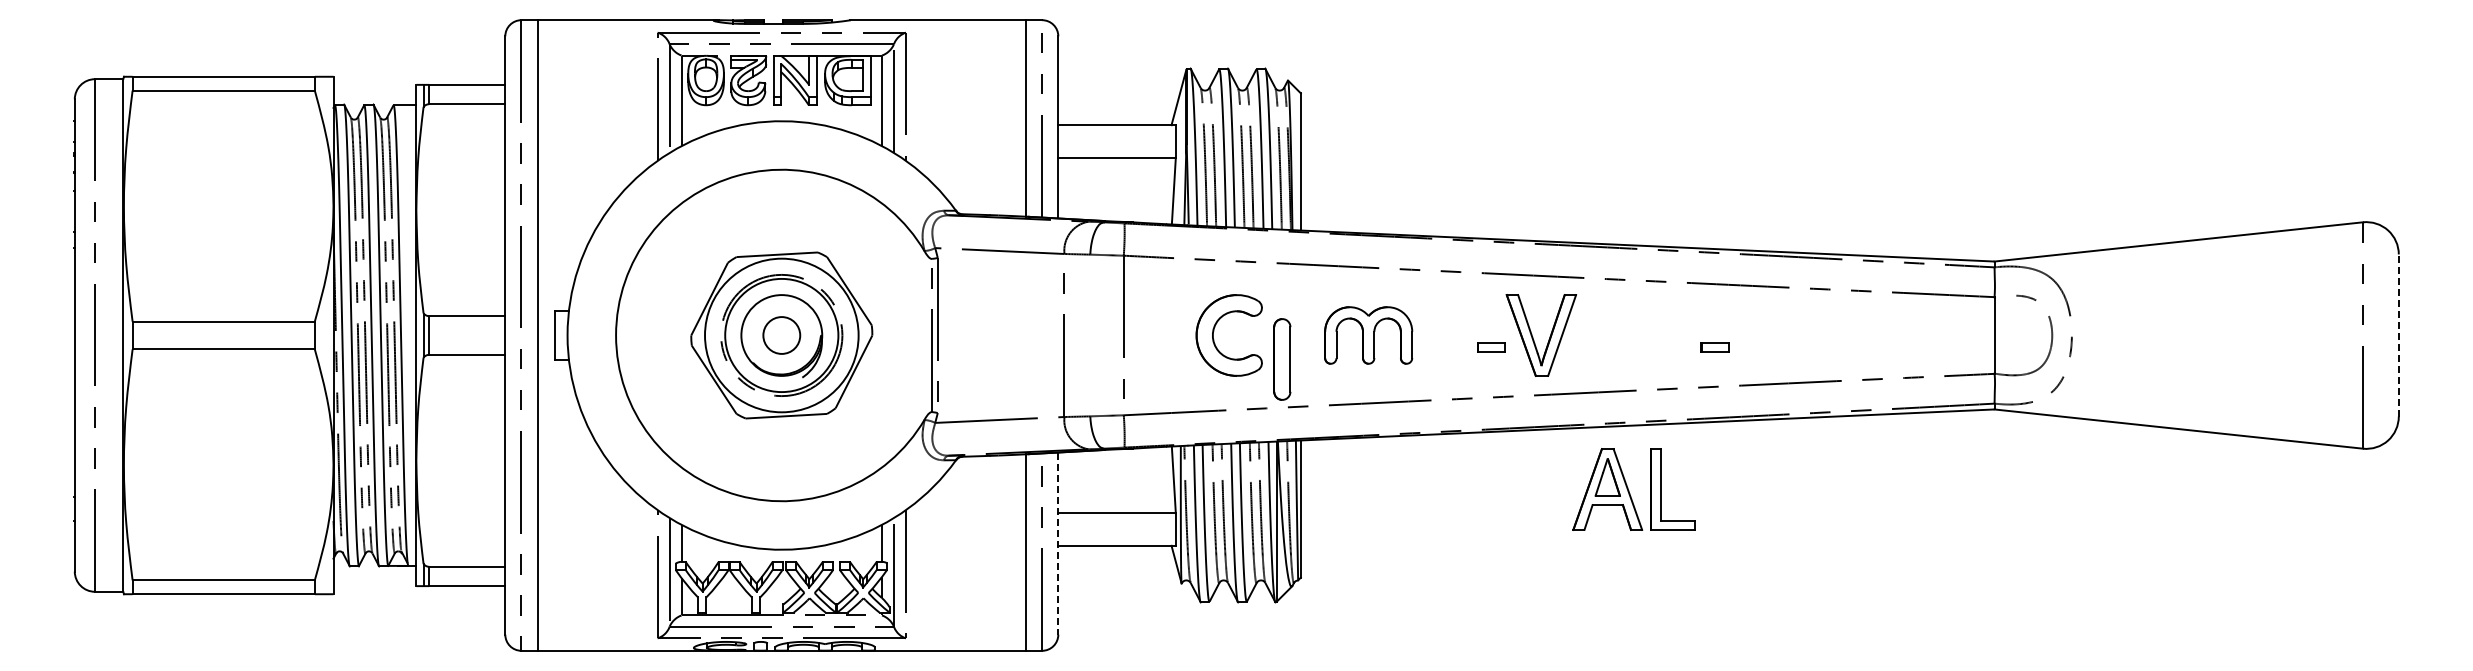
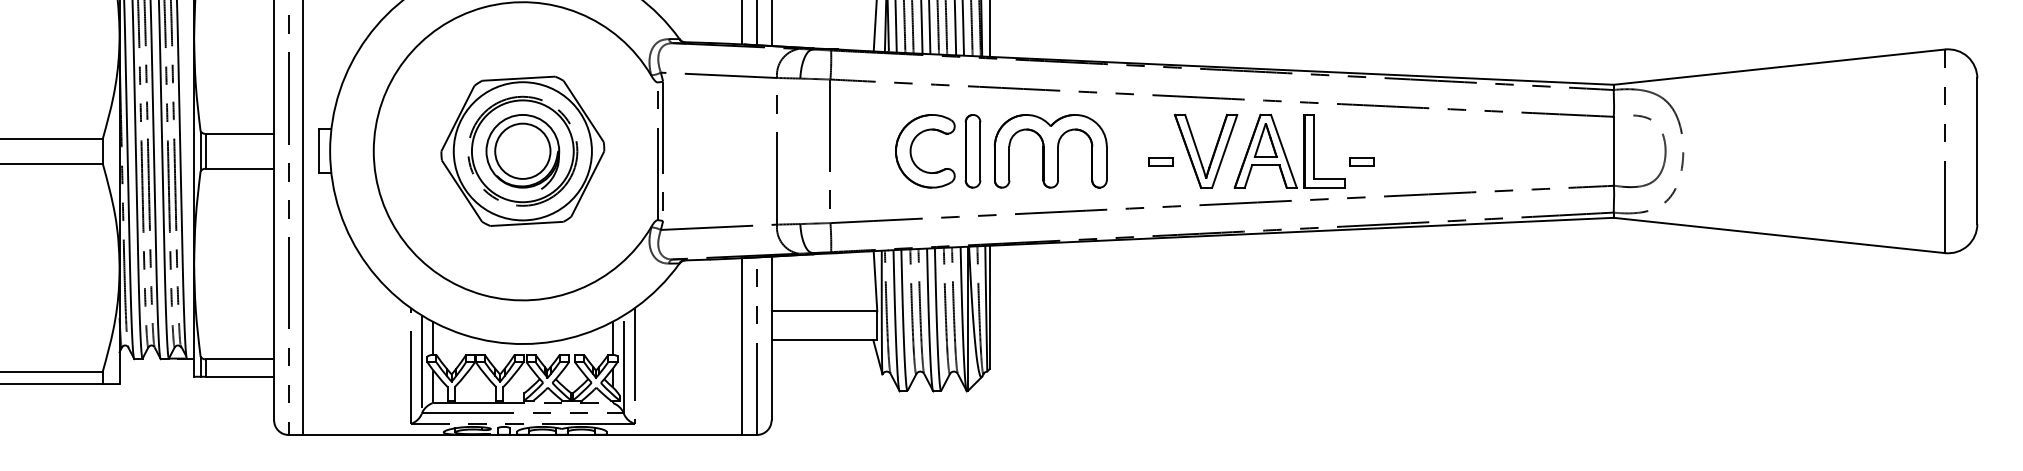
circle: (781, 335) -> (522, 151), size x1.67
part: (1368, 335) -> (1050, 151), size x1.43
line: (2398, 335) -> (1977, 151), dashed -> solid
part: (1282, 359) -> (973, 151), moved
part: (1633, 489) -> (1288, 151), moved
line: (1058, 544) -> (771, 339), dashed -> solid

